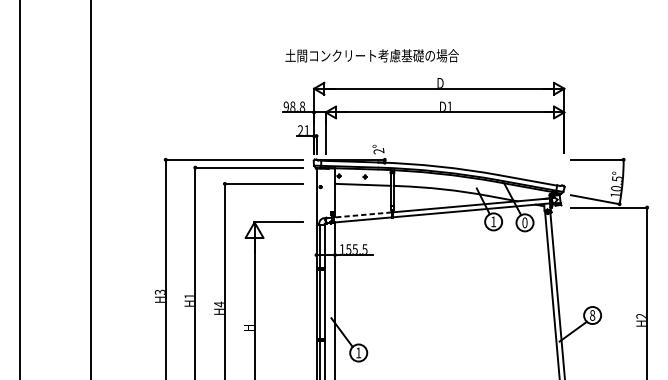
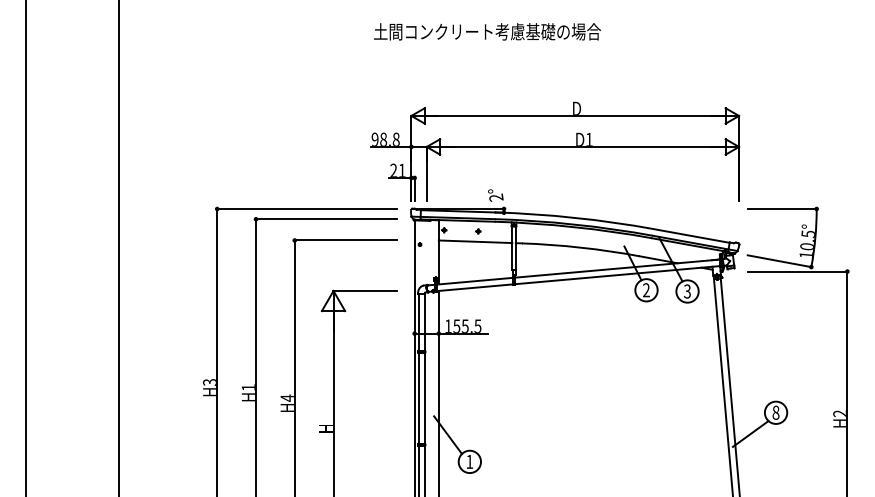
text: (372, 55) -> (487, 31), moved
line: (363, 215) -> (475, 281), dashed -> solid
text: (493, 222) -> (646, 290), 1 -> 2
text: (524, 222) -> (687, 291), 0 -> 3

